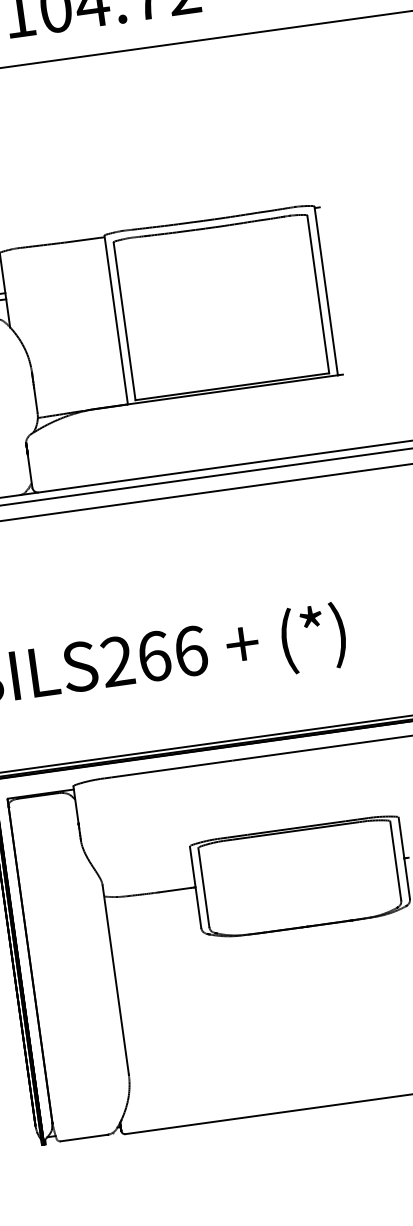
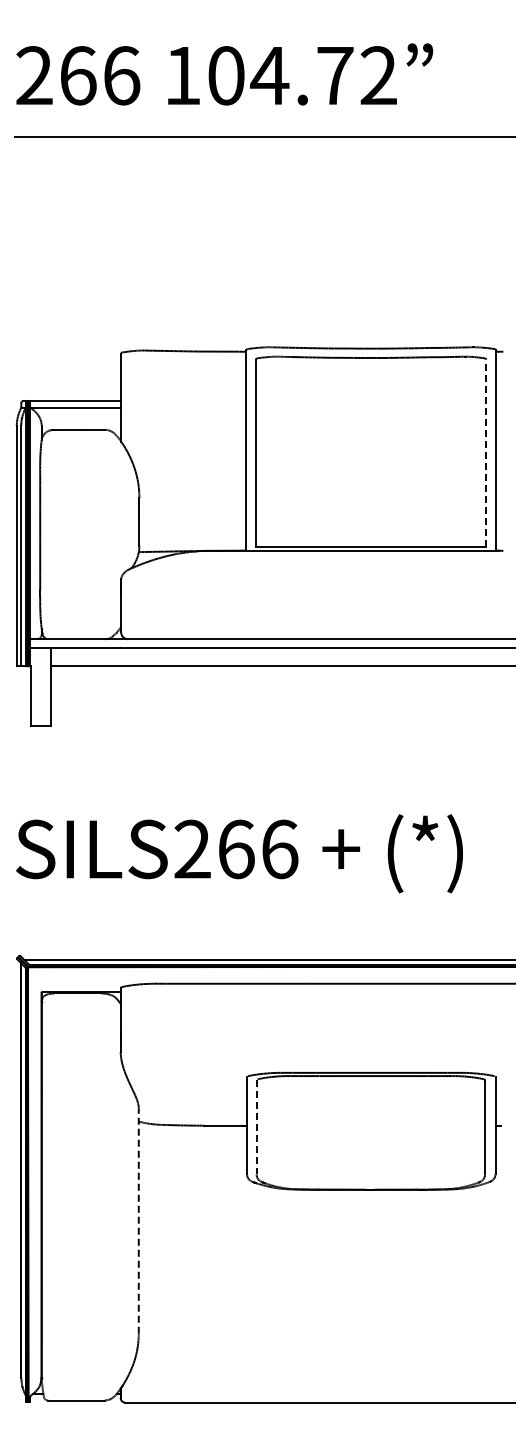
line: (318, 294) -> (486, 453), solid -> dashed
line: (203, 887) -> (256, 1127), solid -> dashed
line: (115, 980) -> (138, 1221), solid -> dashed

